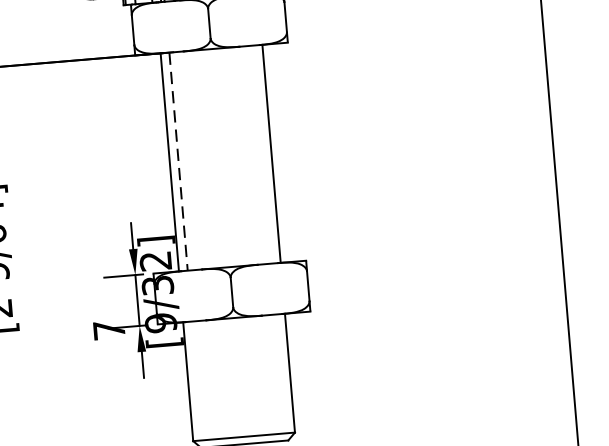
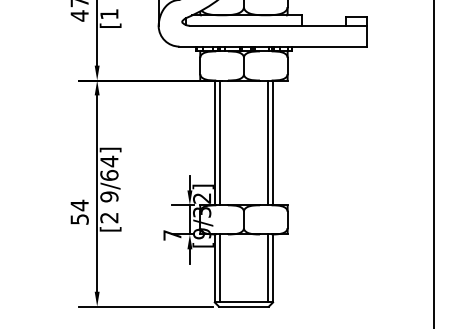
line: (263, 153) -> (268, 142), added
line: (178, 162) -> (219, 143), dashed -> solid
line: (282, 373) -> (268, 268), added
line: (196, 381) -> (219, 268), added

